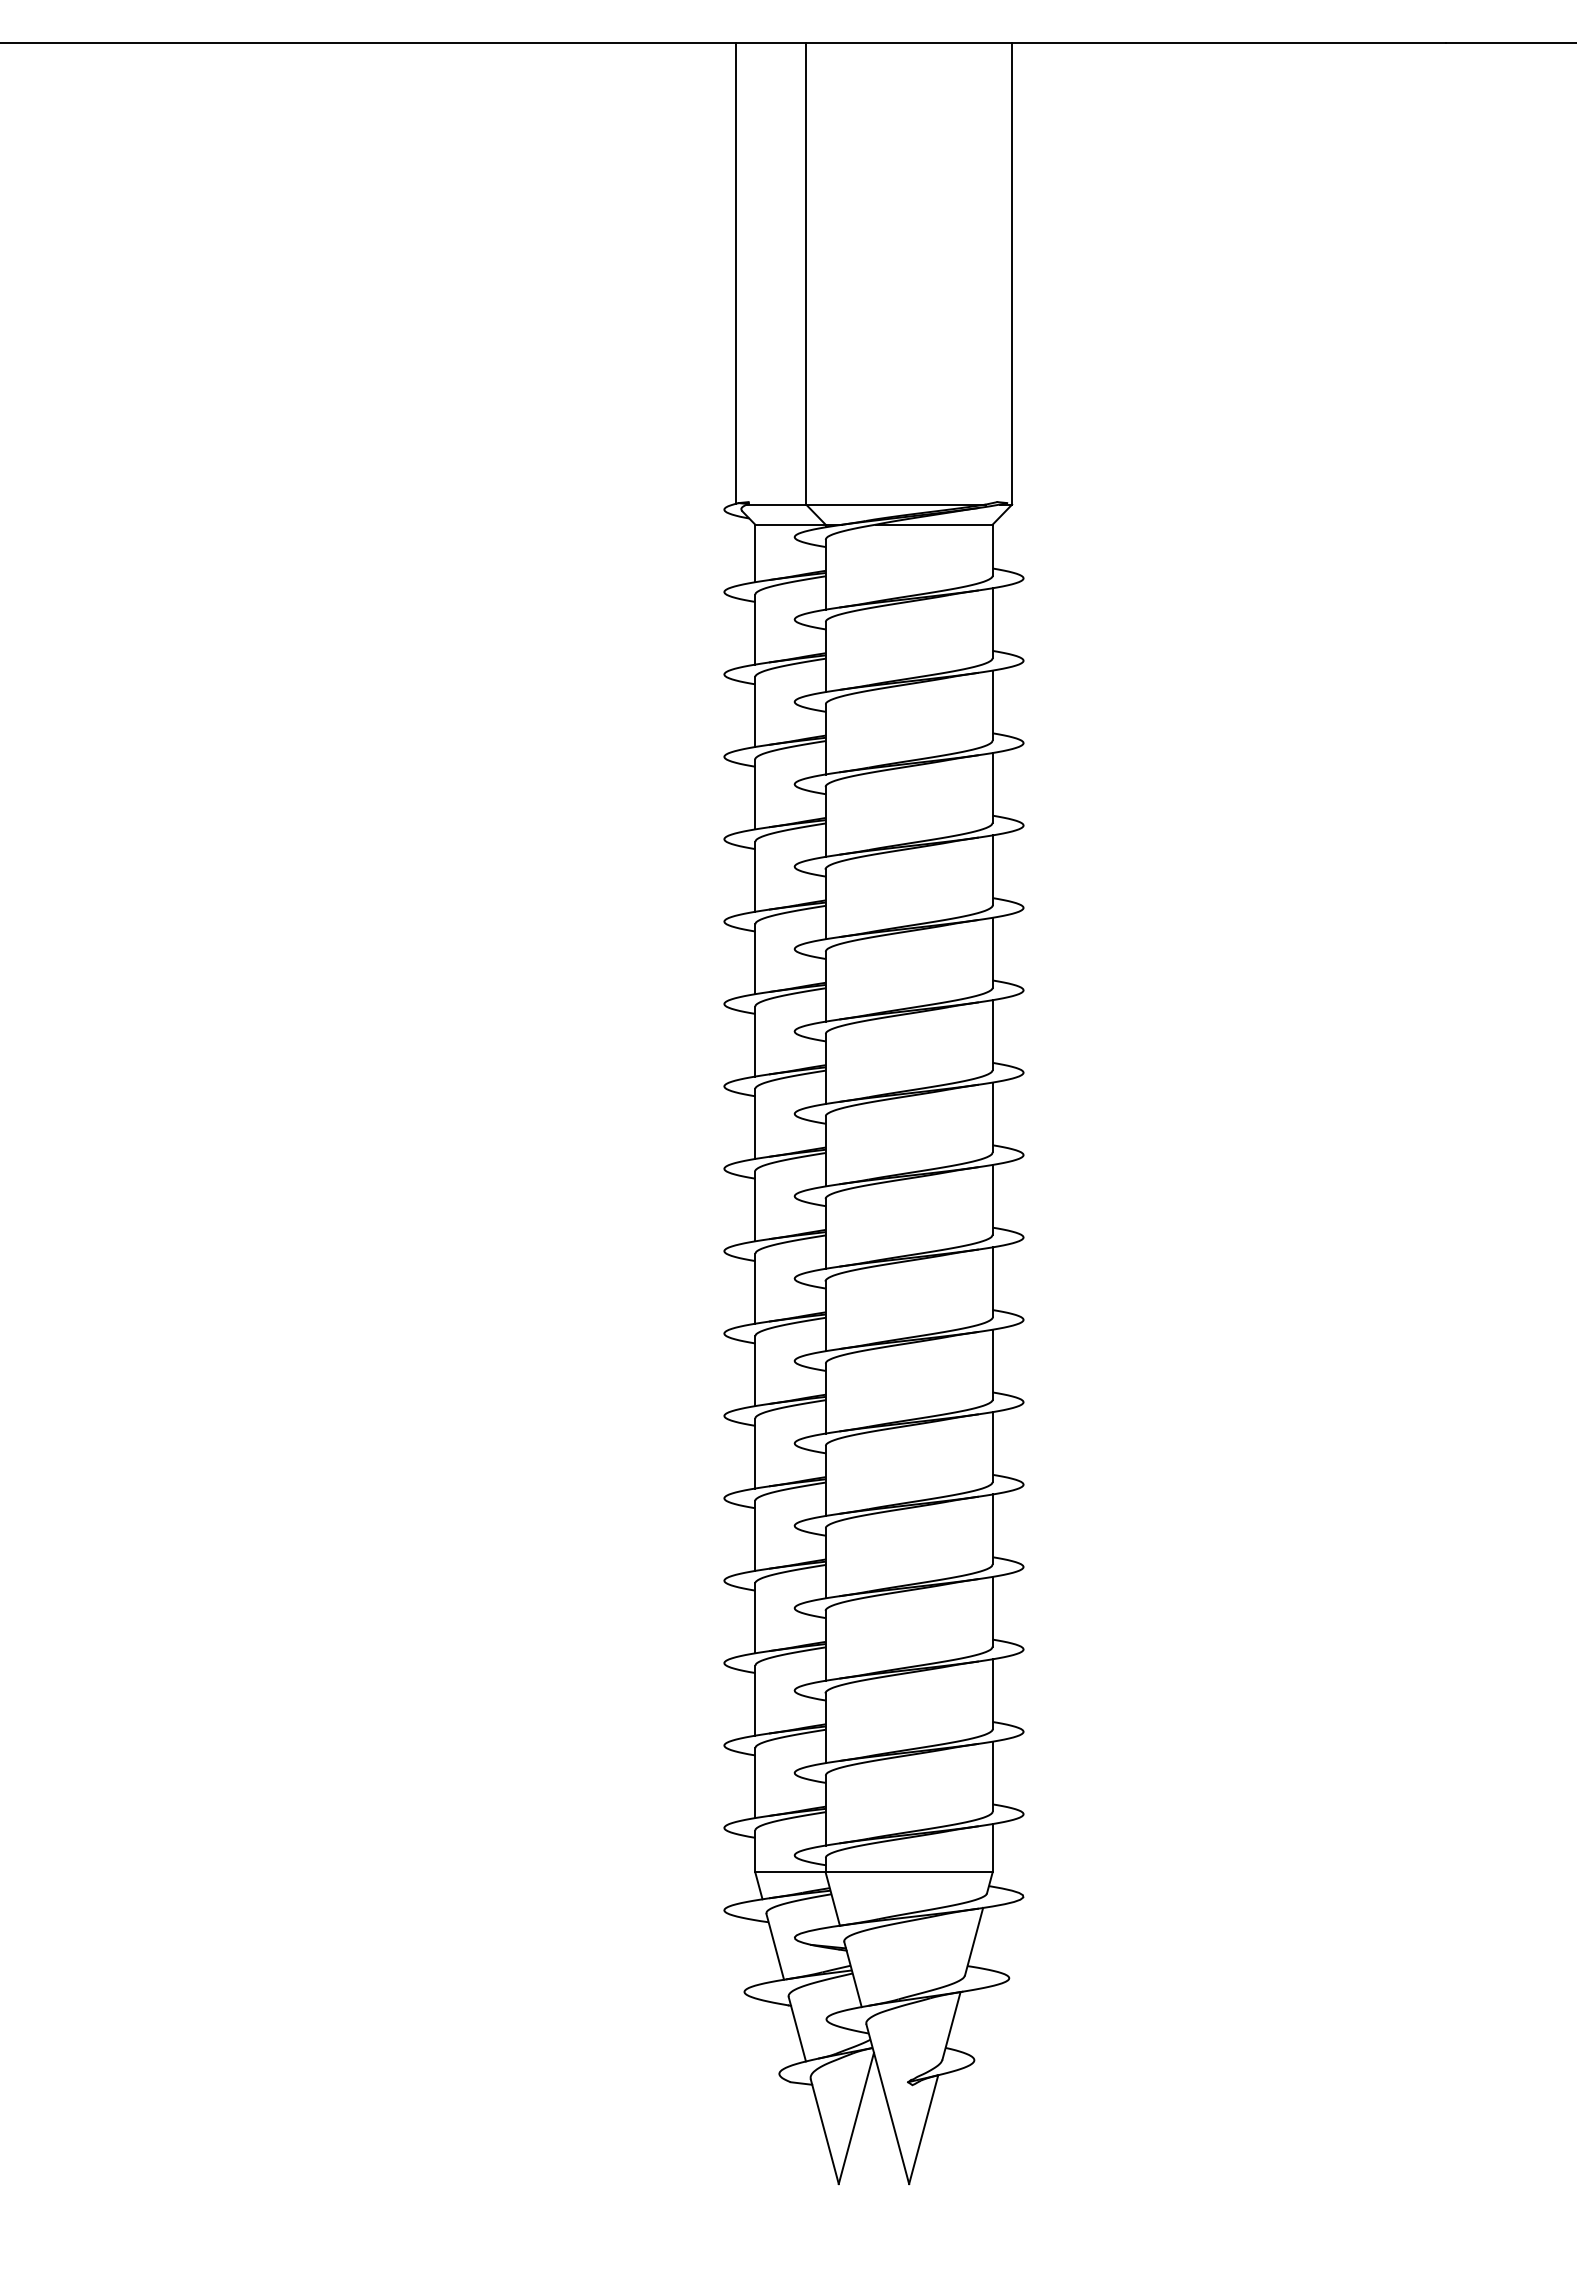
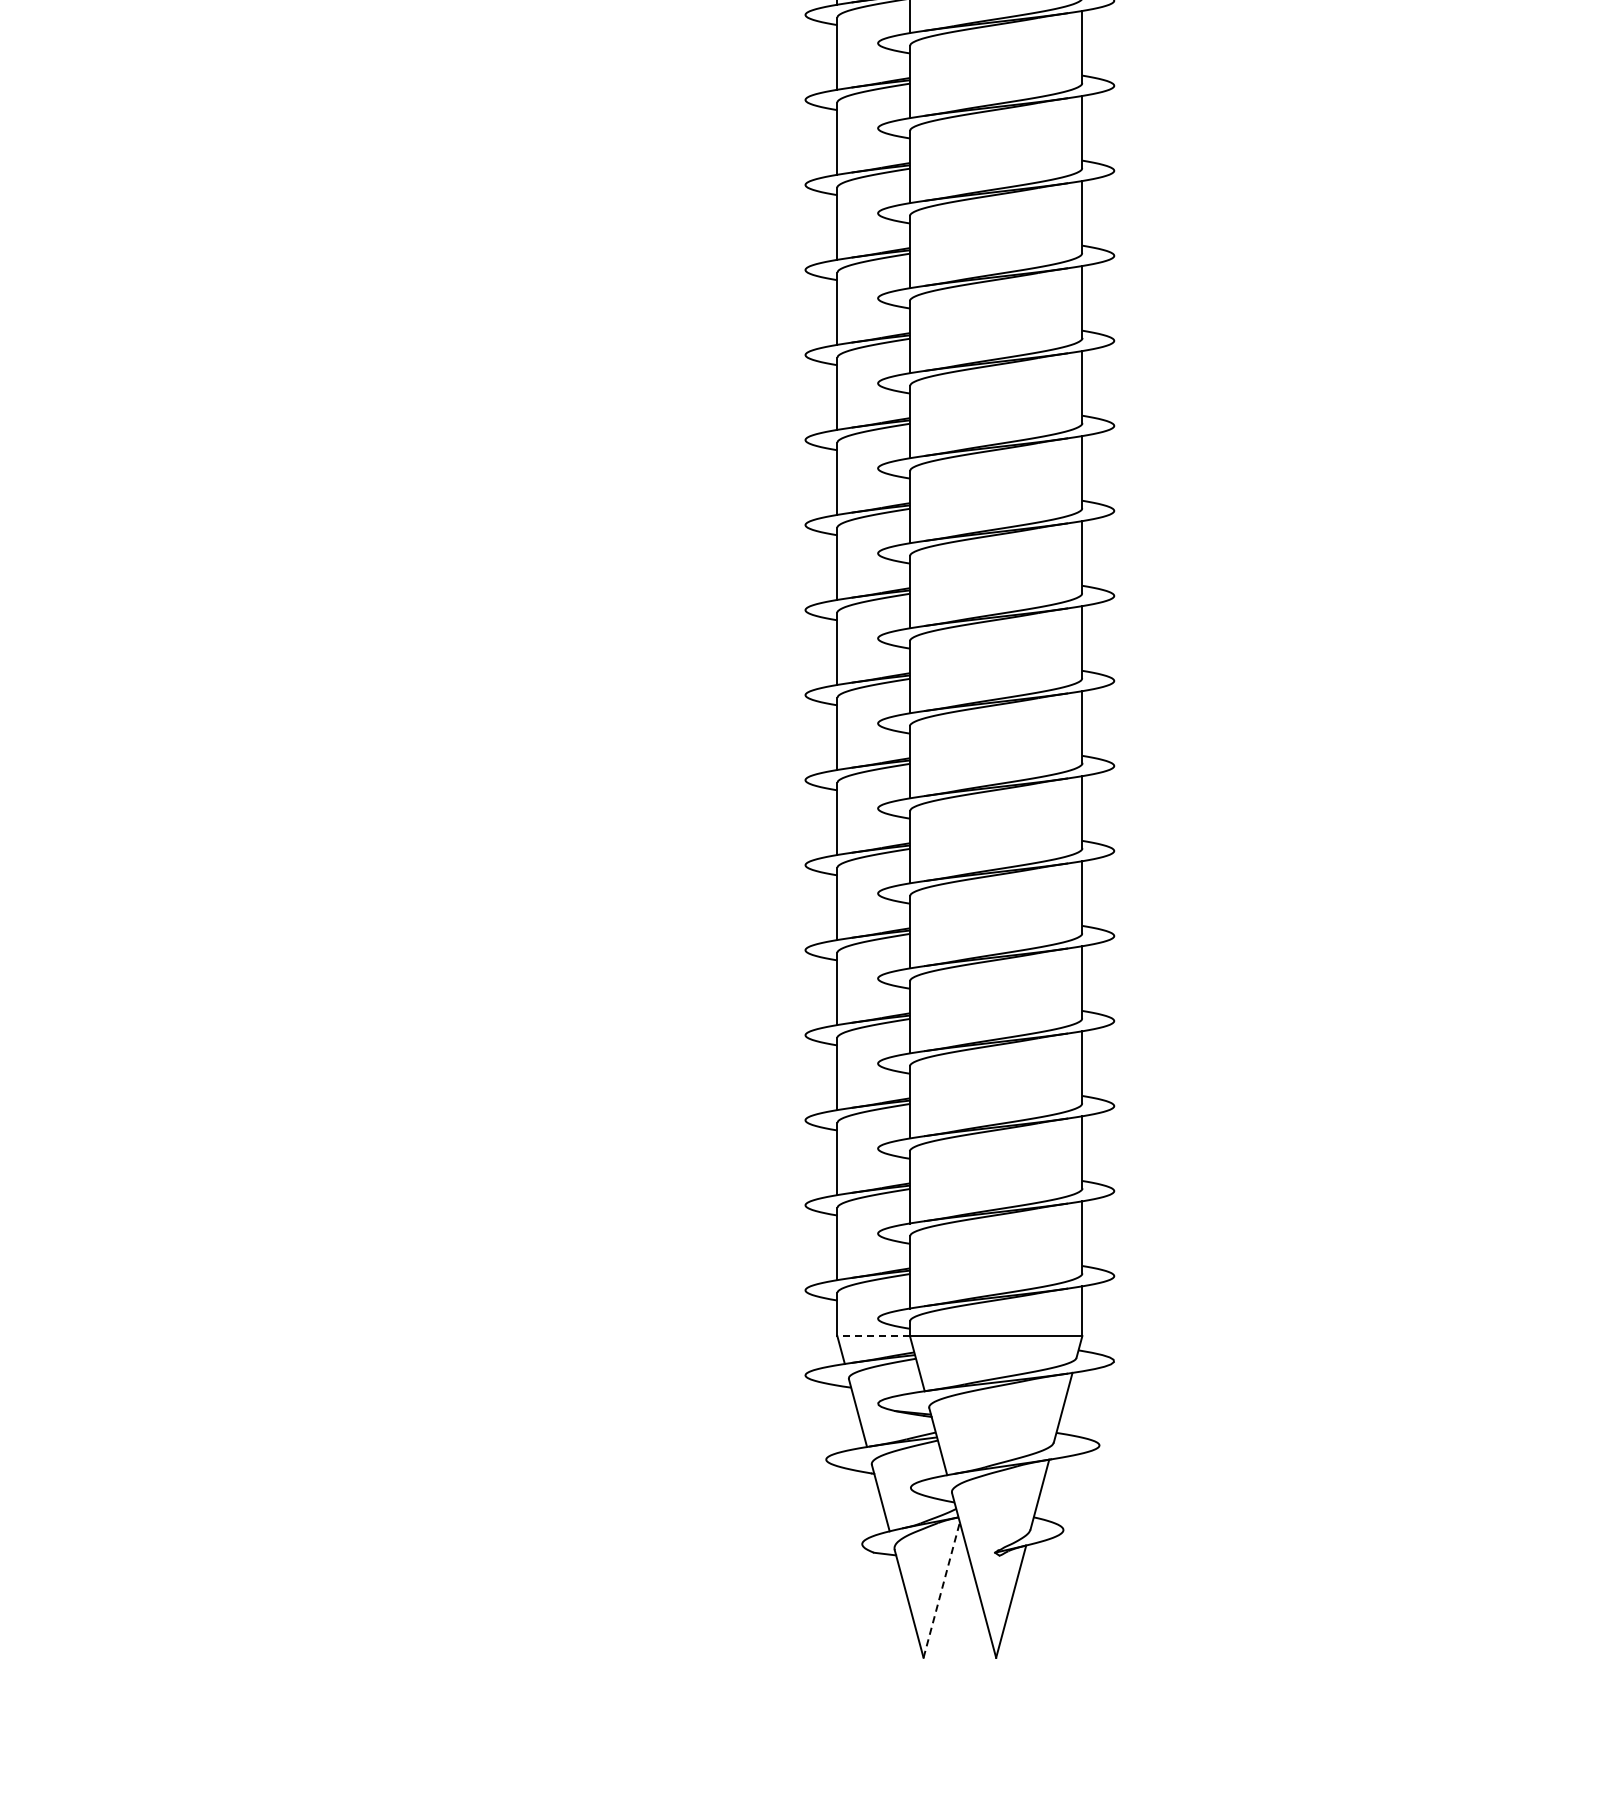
line: (789, 1872) -> (872, 1336), solid -> dashed
line: (856, 2118) -> (941, 1590), solid -> dashed

